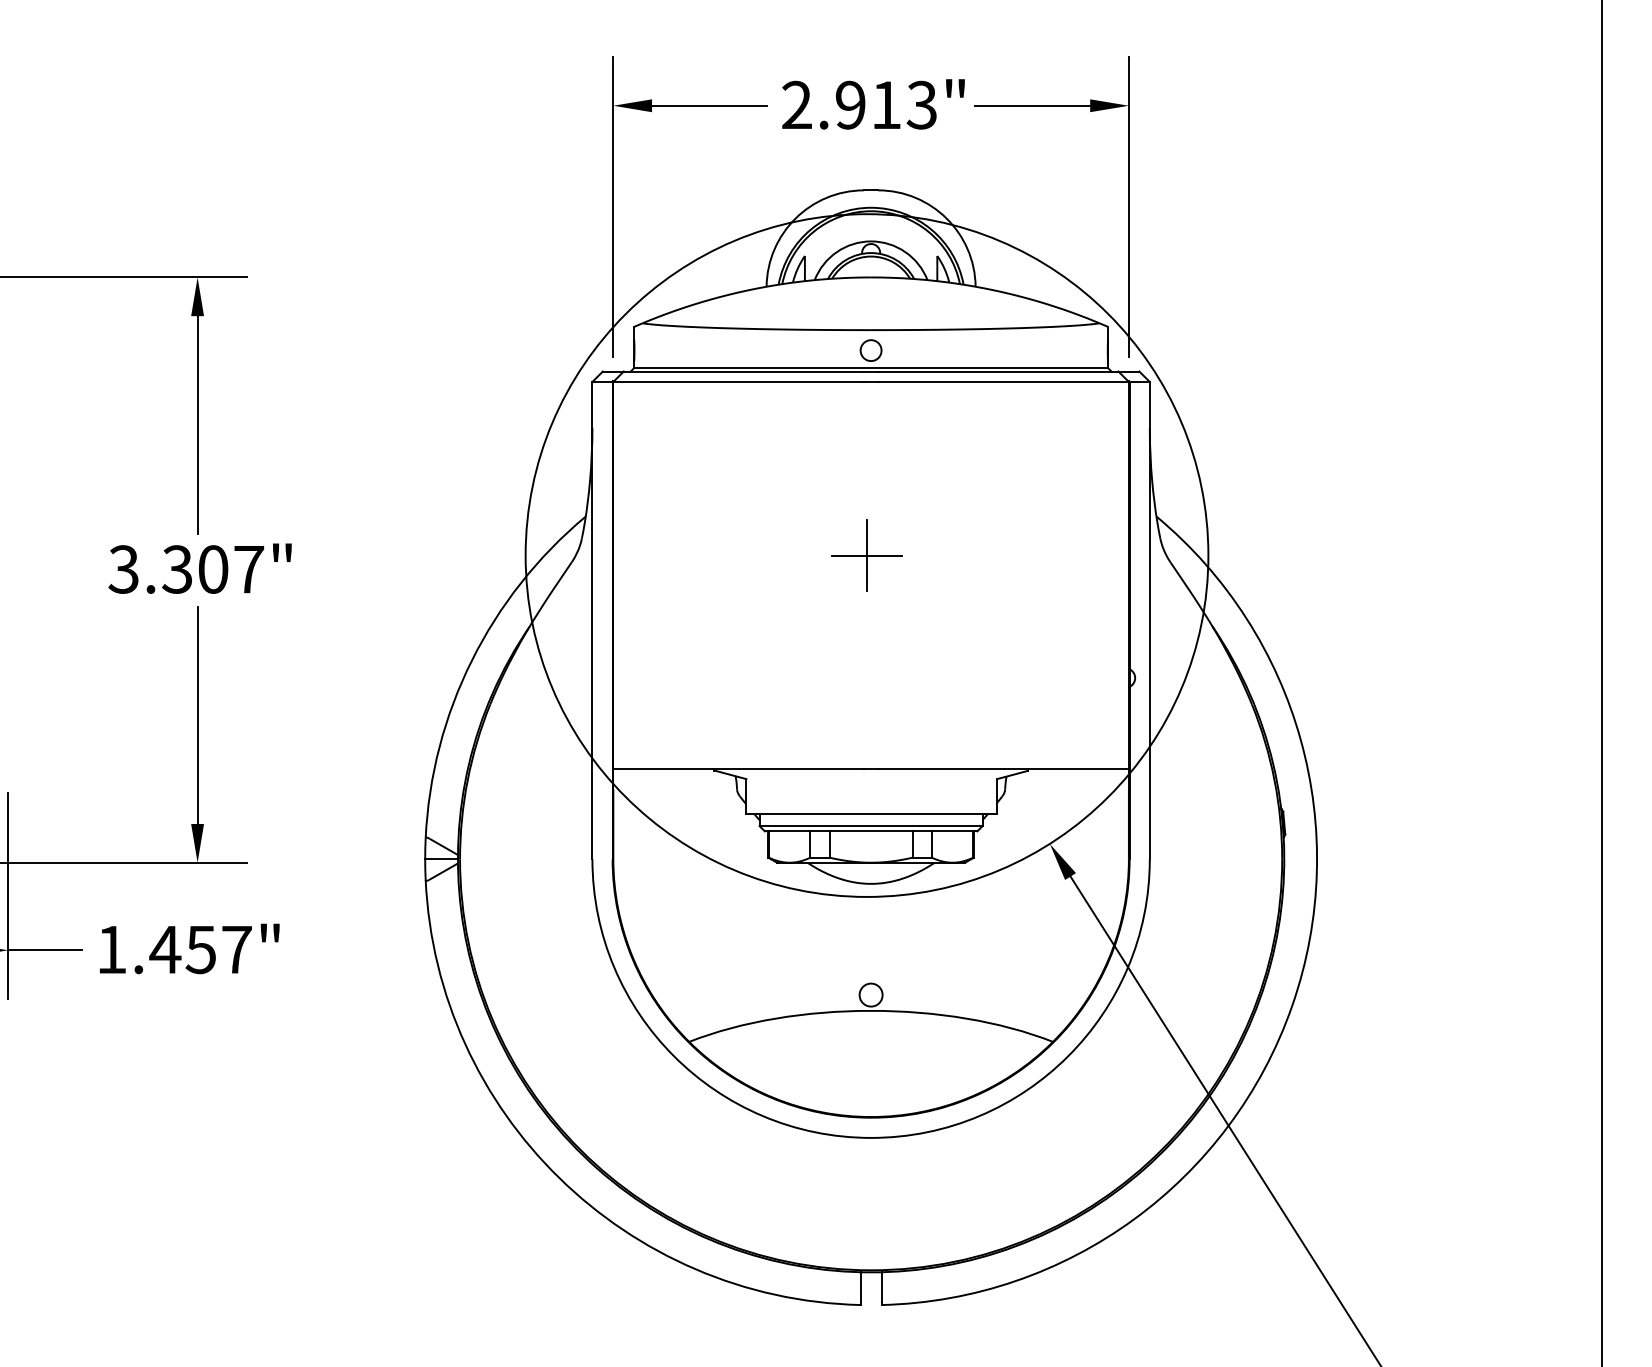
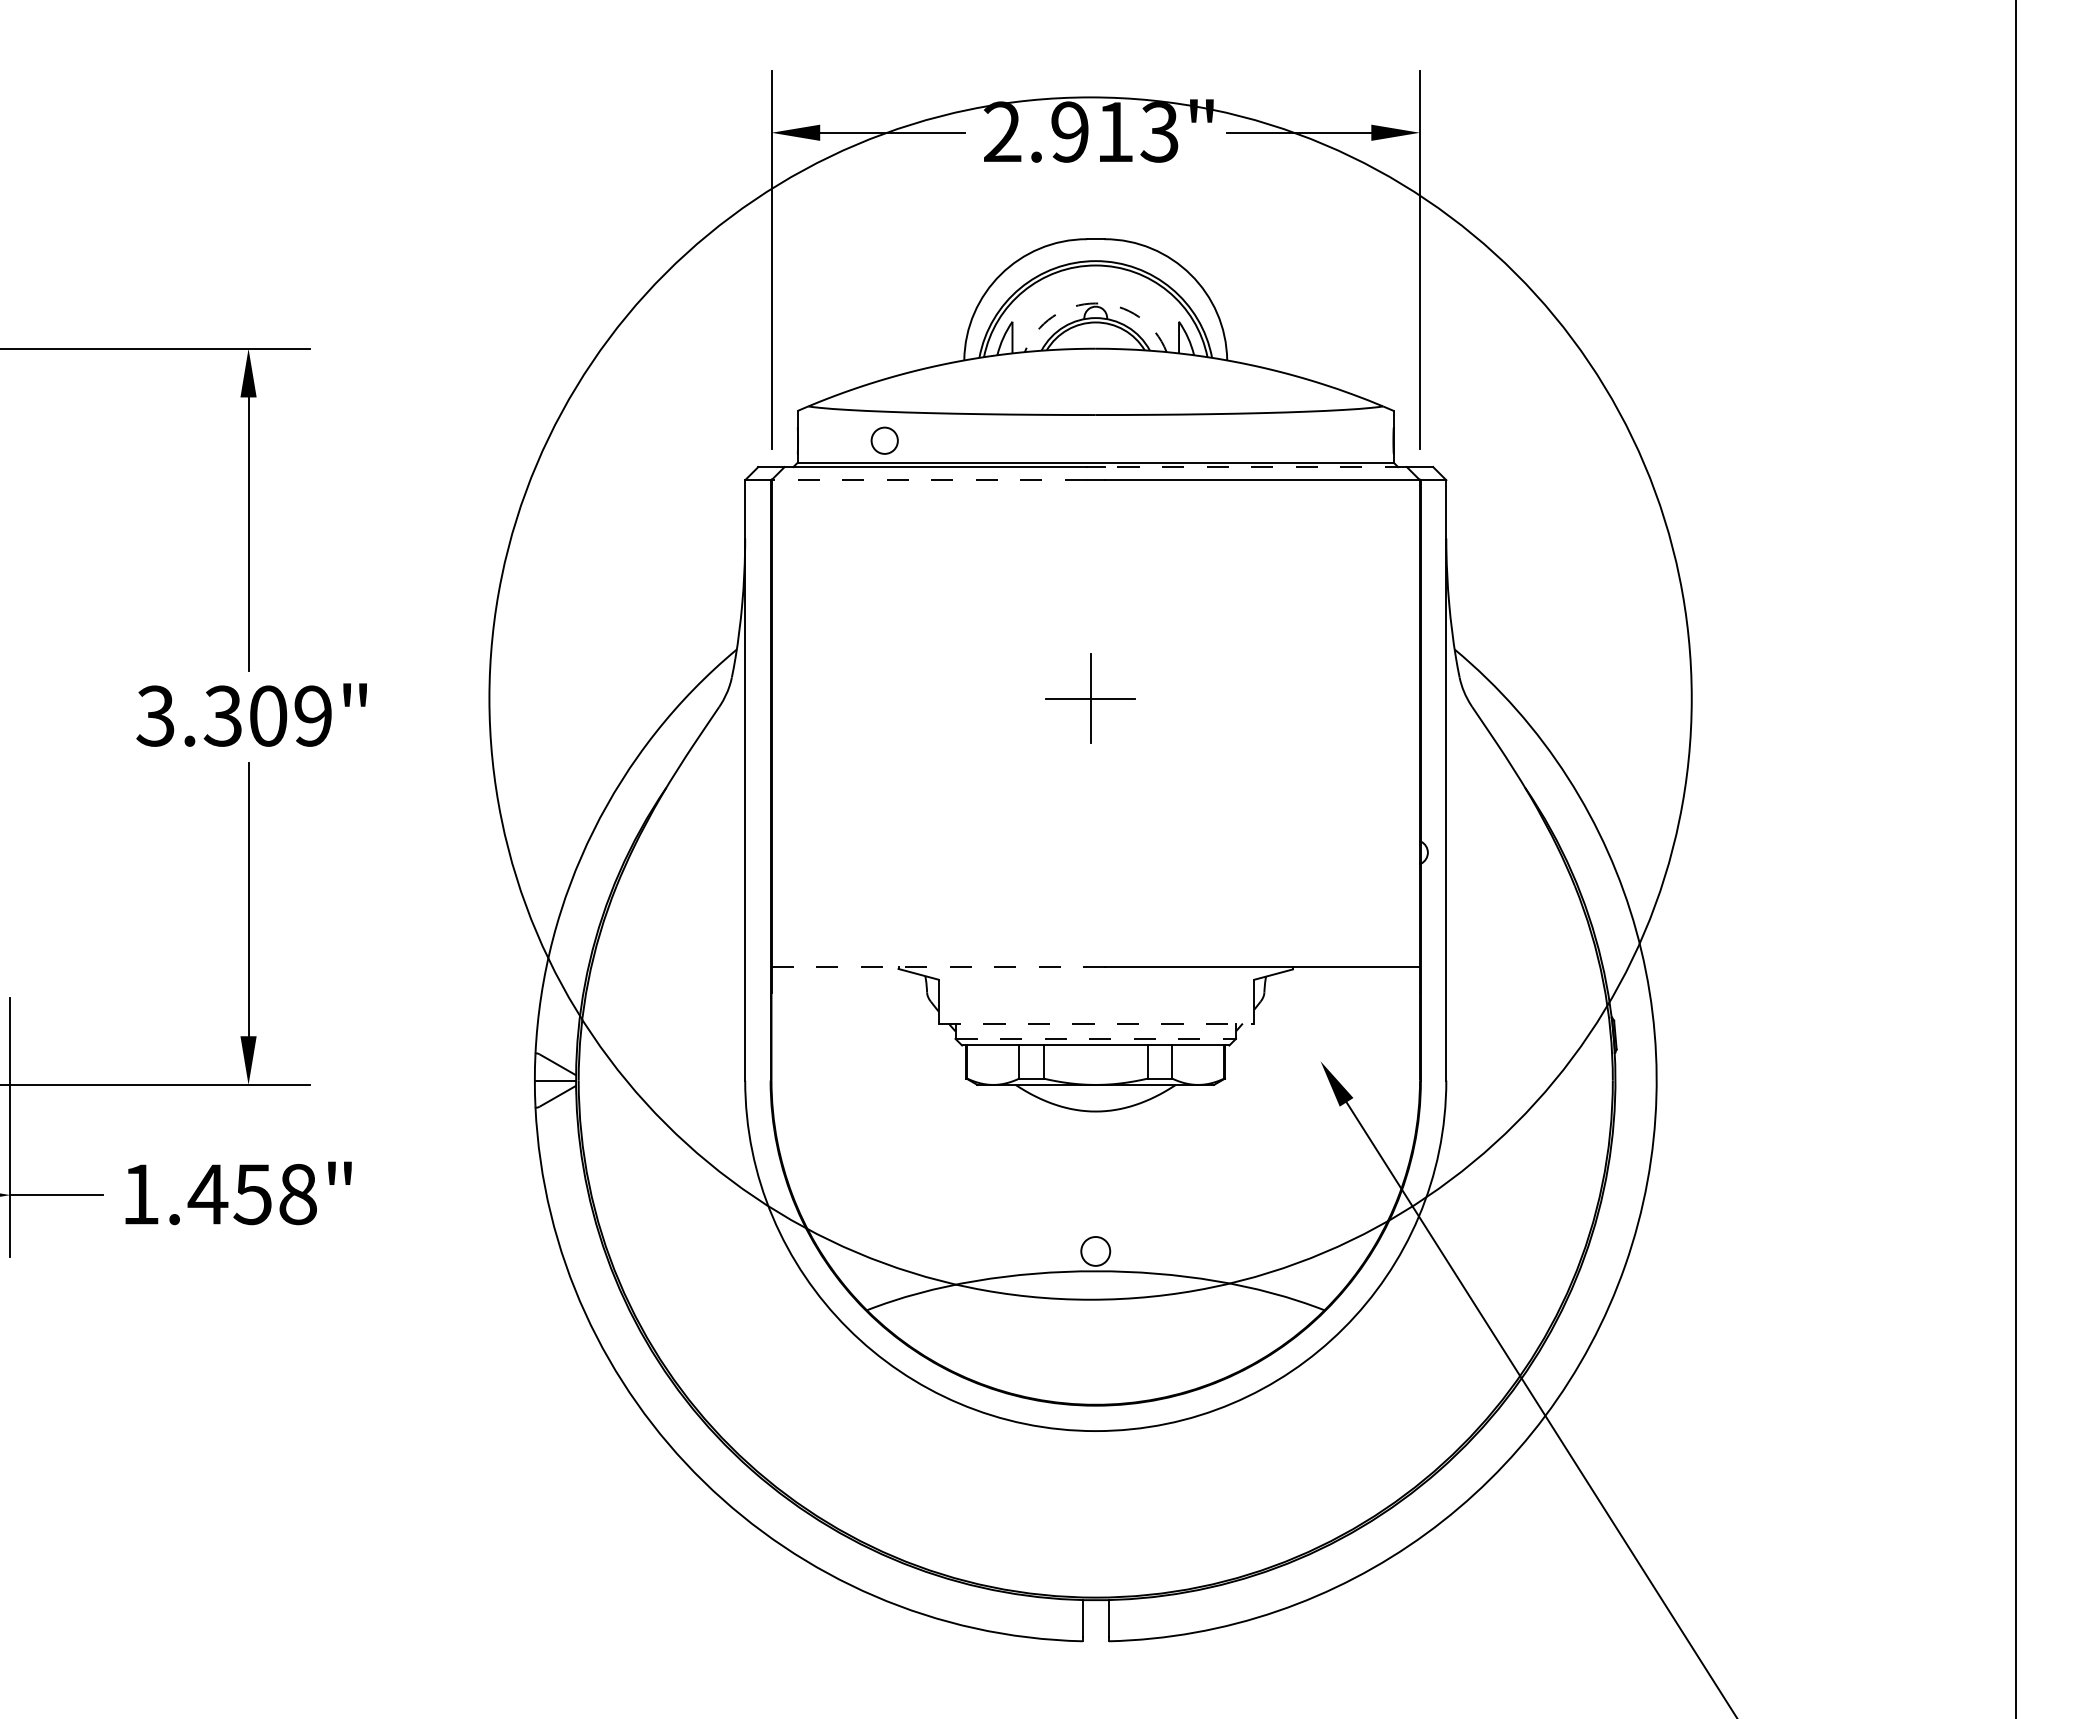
arc: (870, 241) -> (1095, 303), solid -> dashed
part: (870, 350) -> (884, 440), moved
line: (998, 371) -> (1255, 467), solid -> dashed
line: (738, 382) -> (929, 480), solid -> dashed
circle: (866, 555) -> (1090, 698), size x1.4
text: (249, 569) -> (313, 715), 3.307" -> 3.309"
line: (738, 768) -> (929, 966), solid -> dashed
line: (871, 813) -> (1096, 1023), solid -> dashed
line: (871, 825) -> (1096, 1038), solid -> dashed
text: (236, 949) -> (297, 1194), 1.457" -> 1.458"

